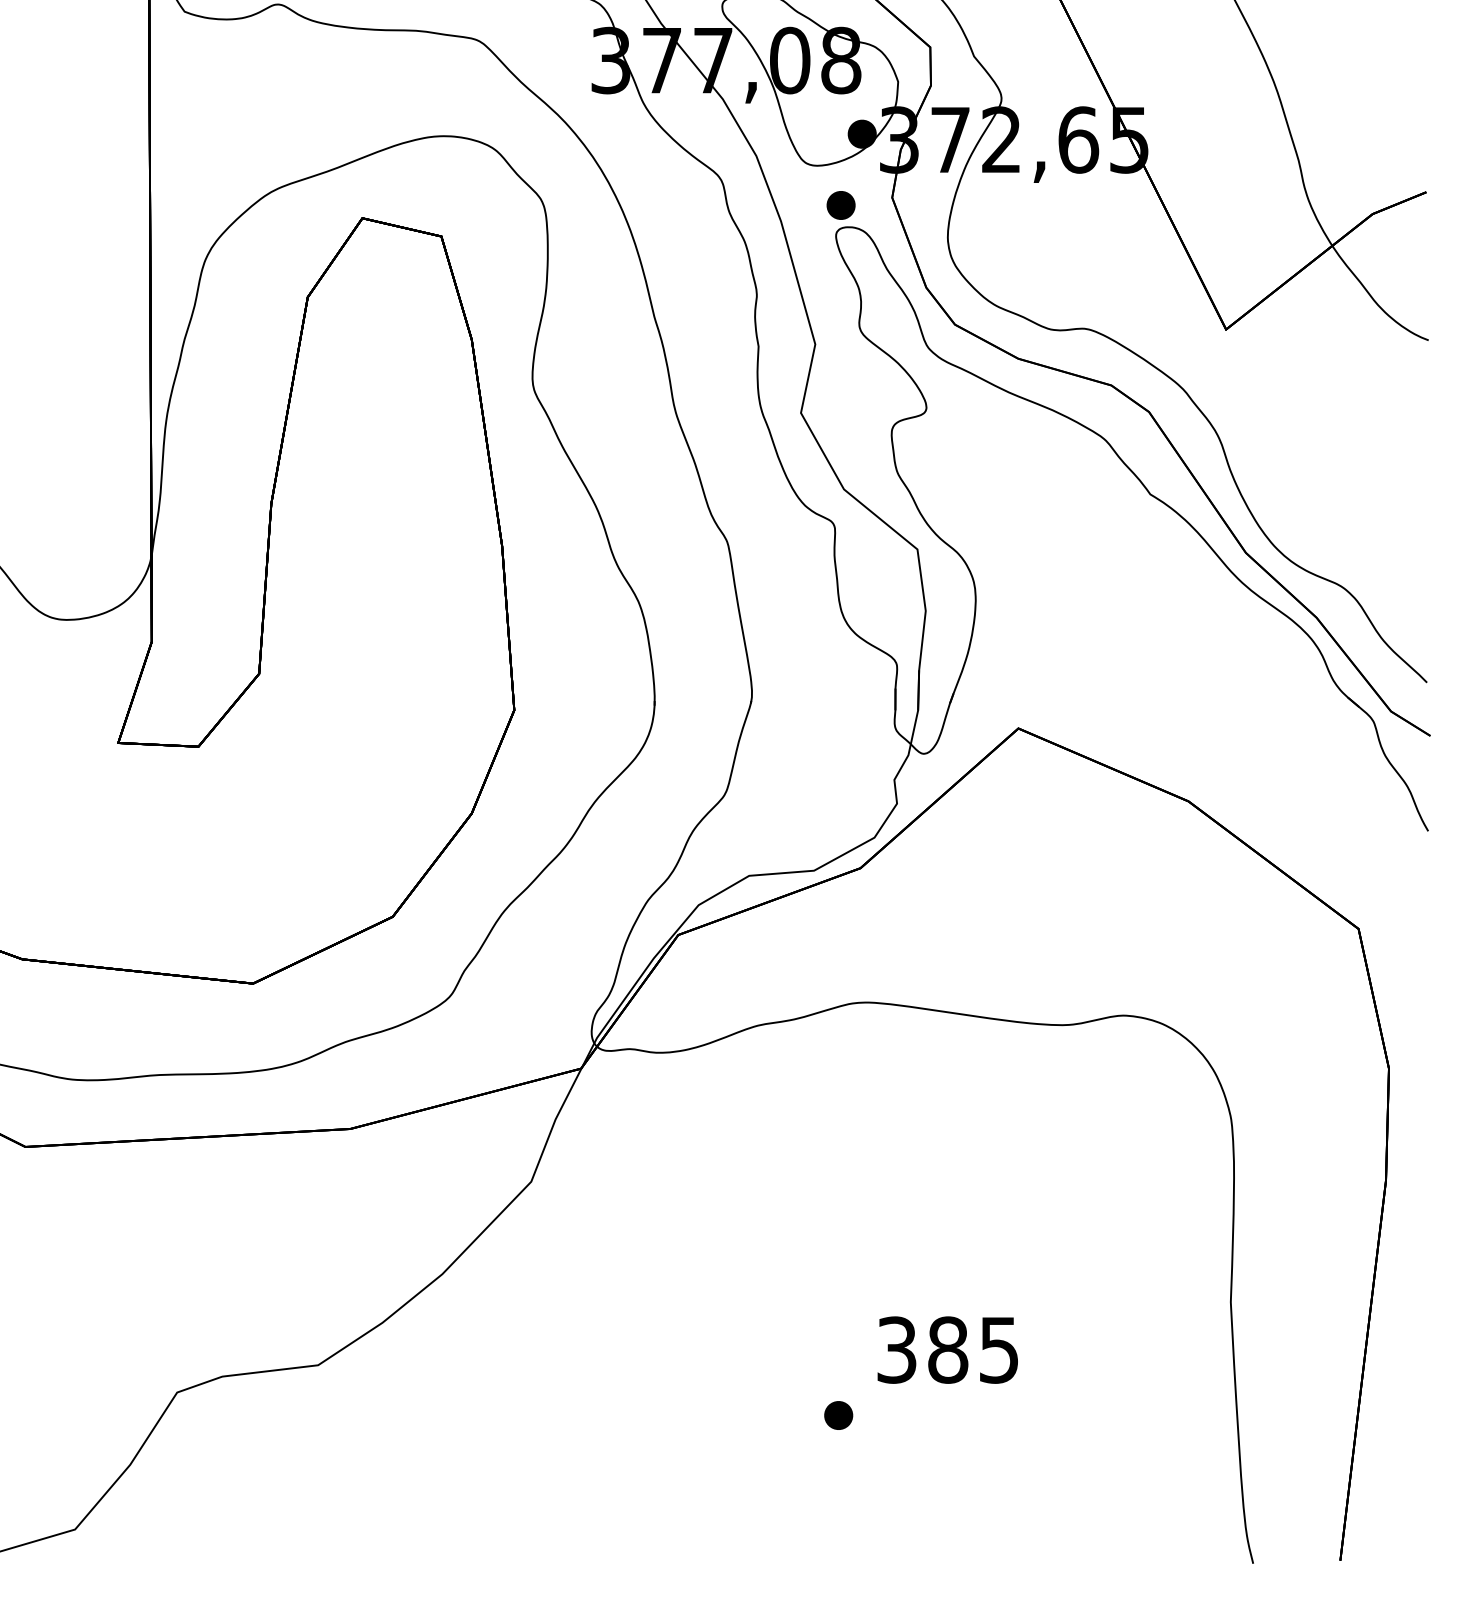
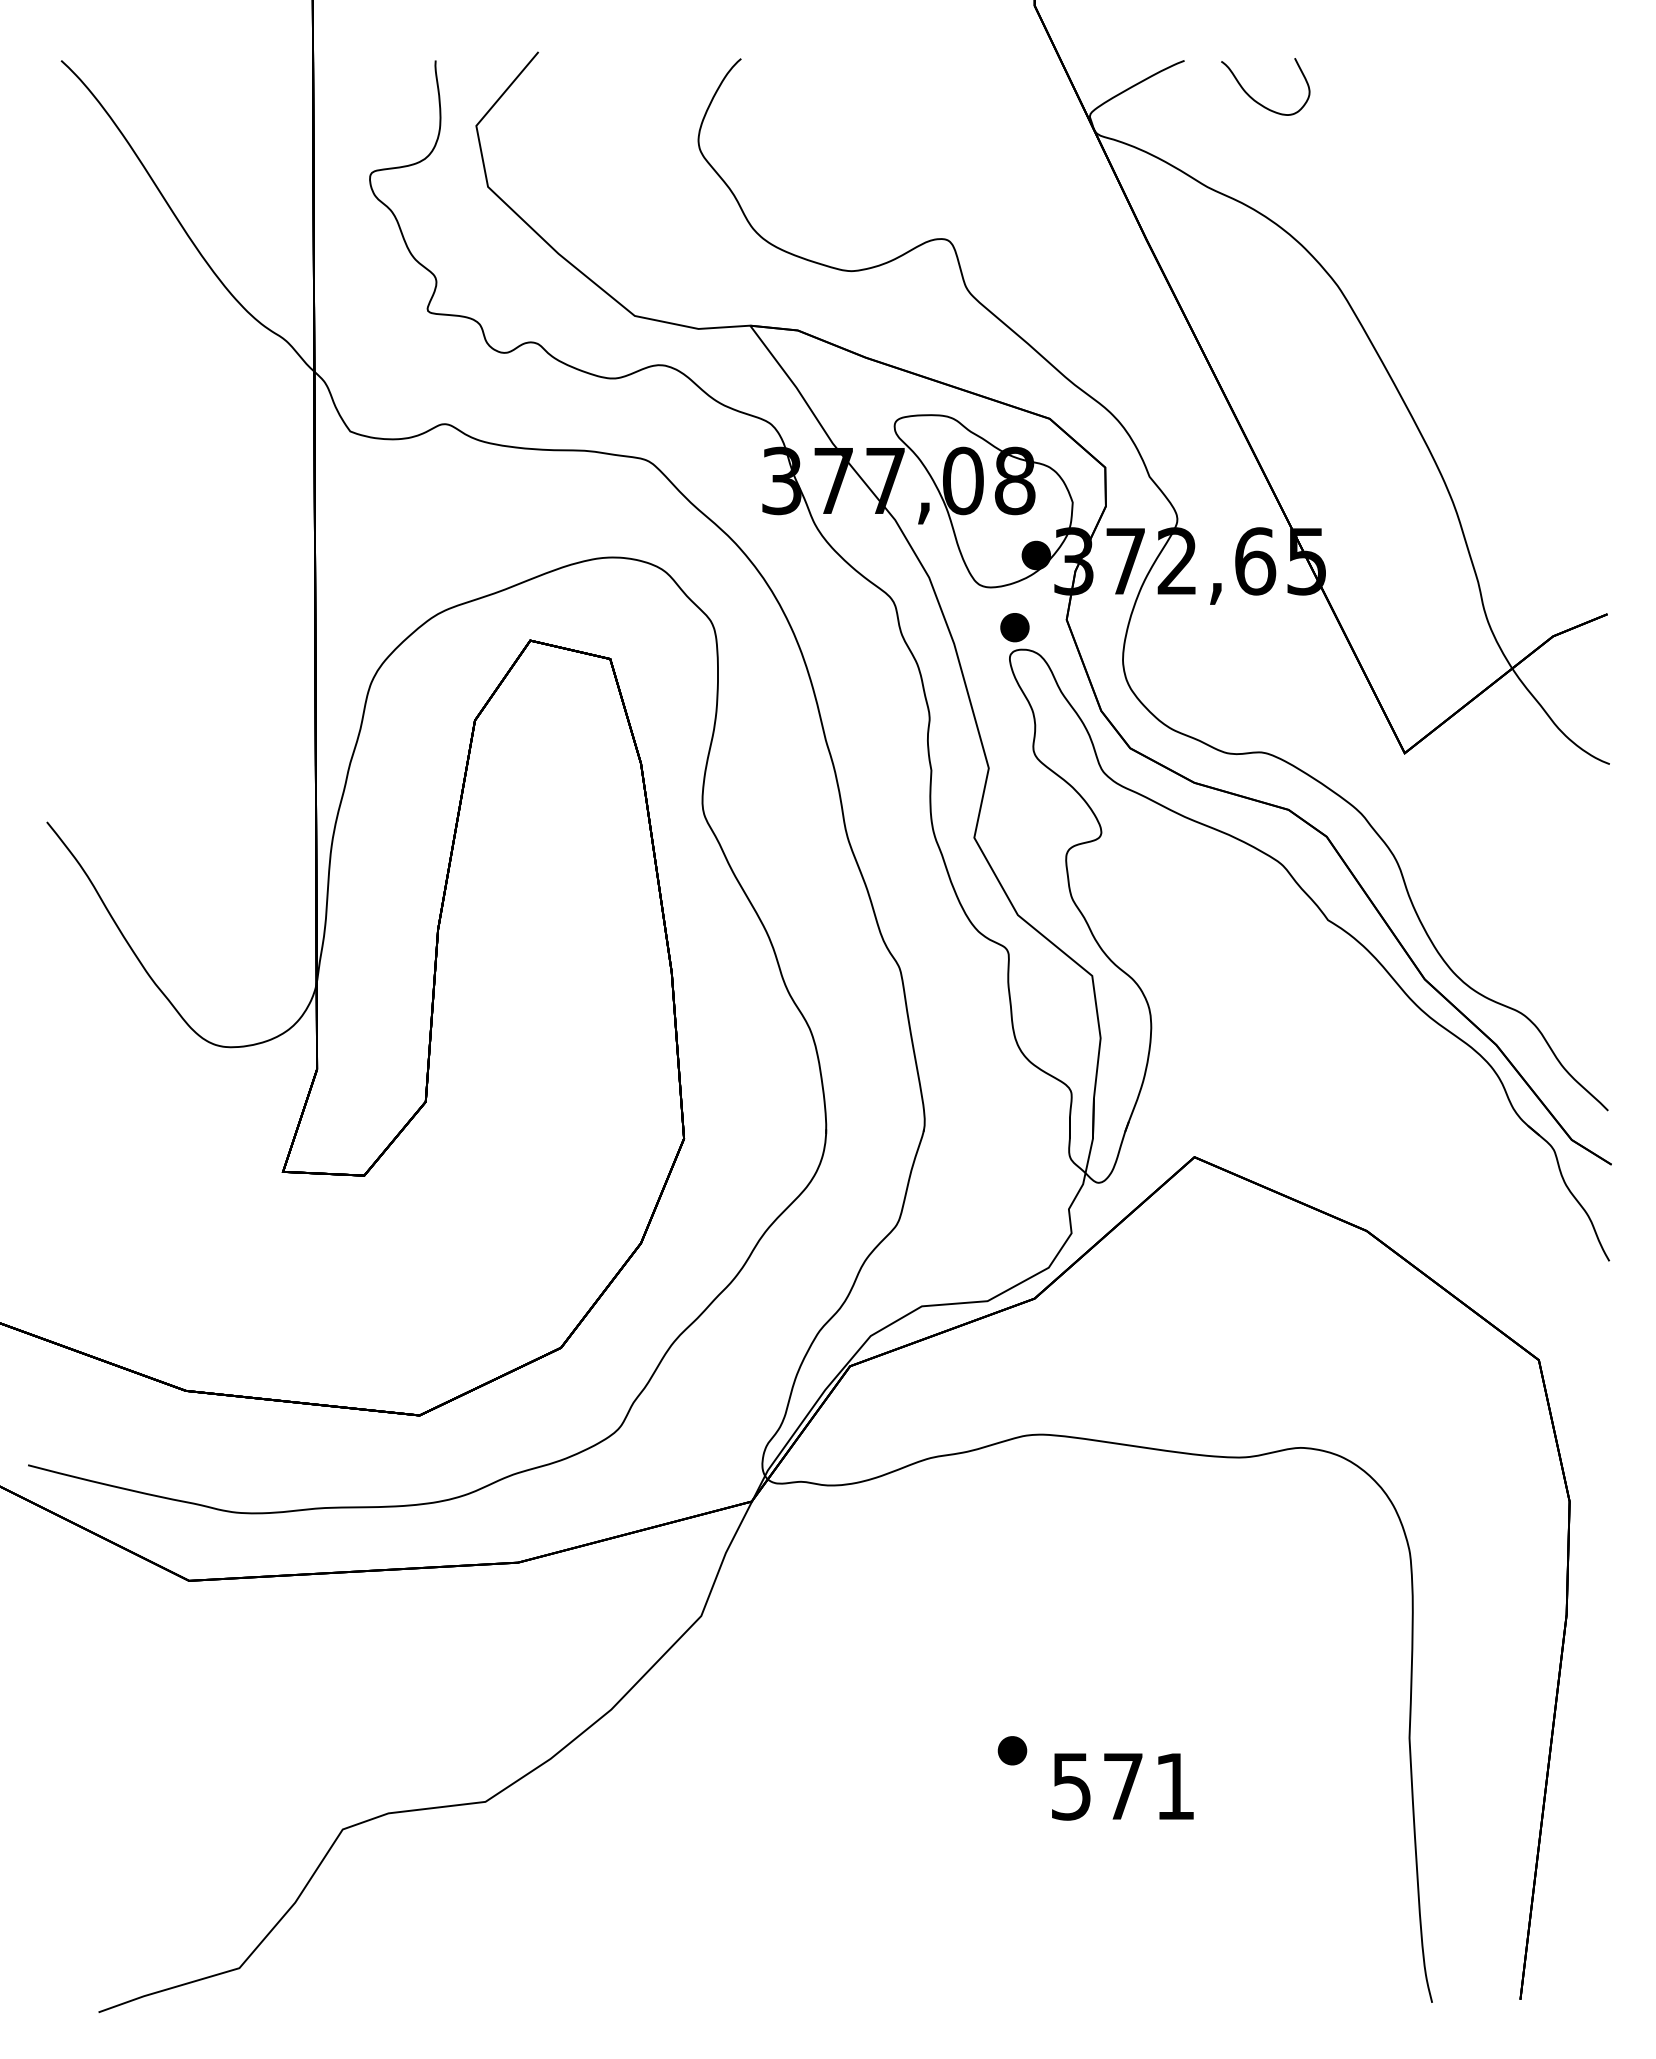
text: (948, 1350) -> (1123, 1786), 385 -> 571
part: (838, 1415) -> (1012, 1750), moved

